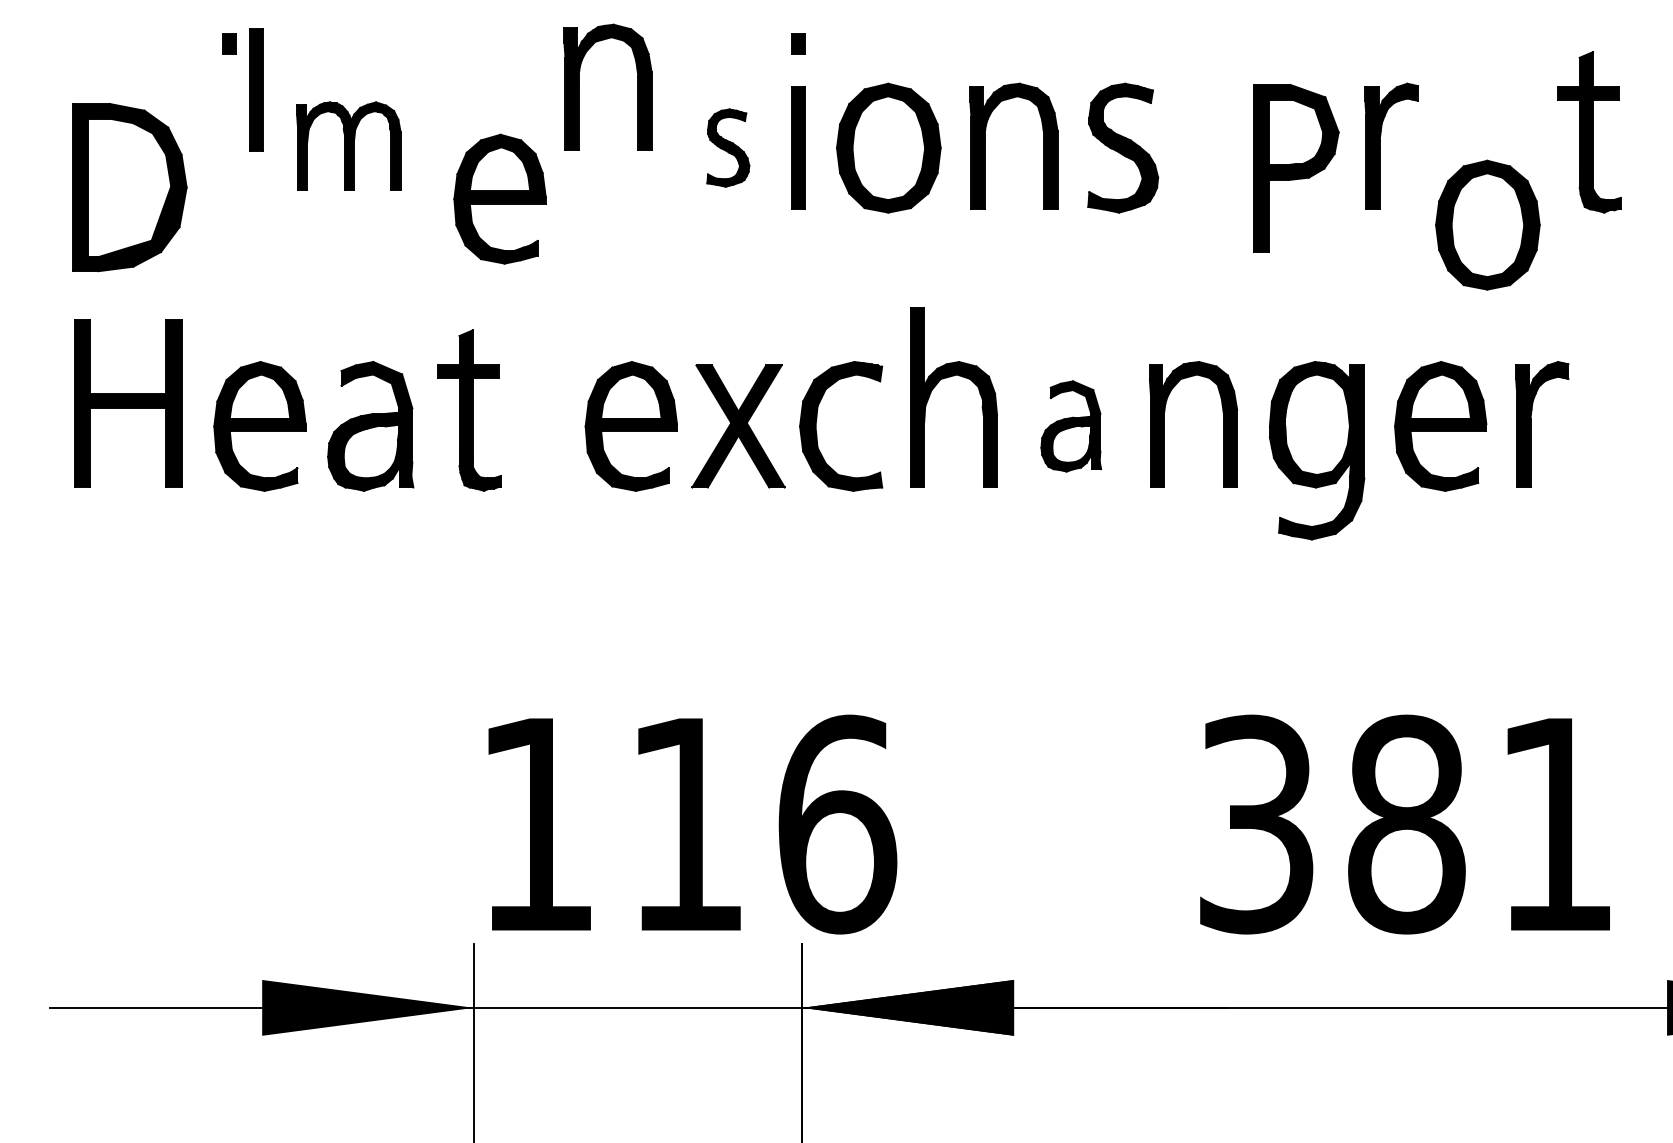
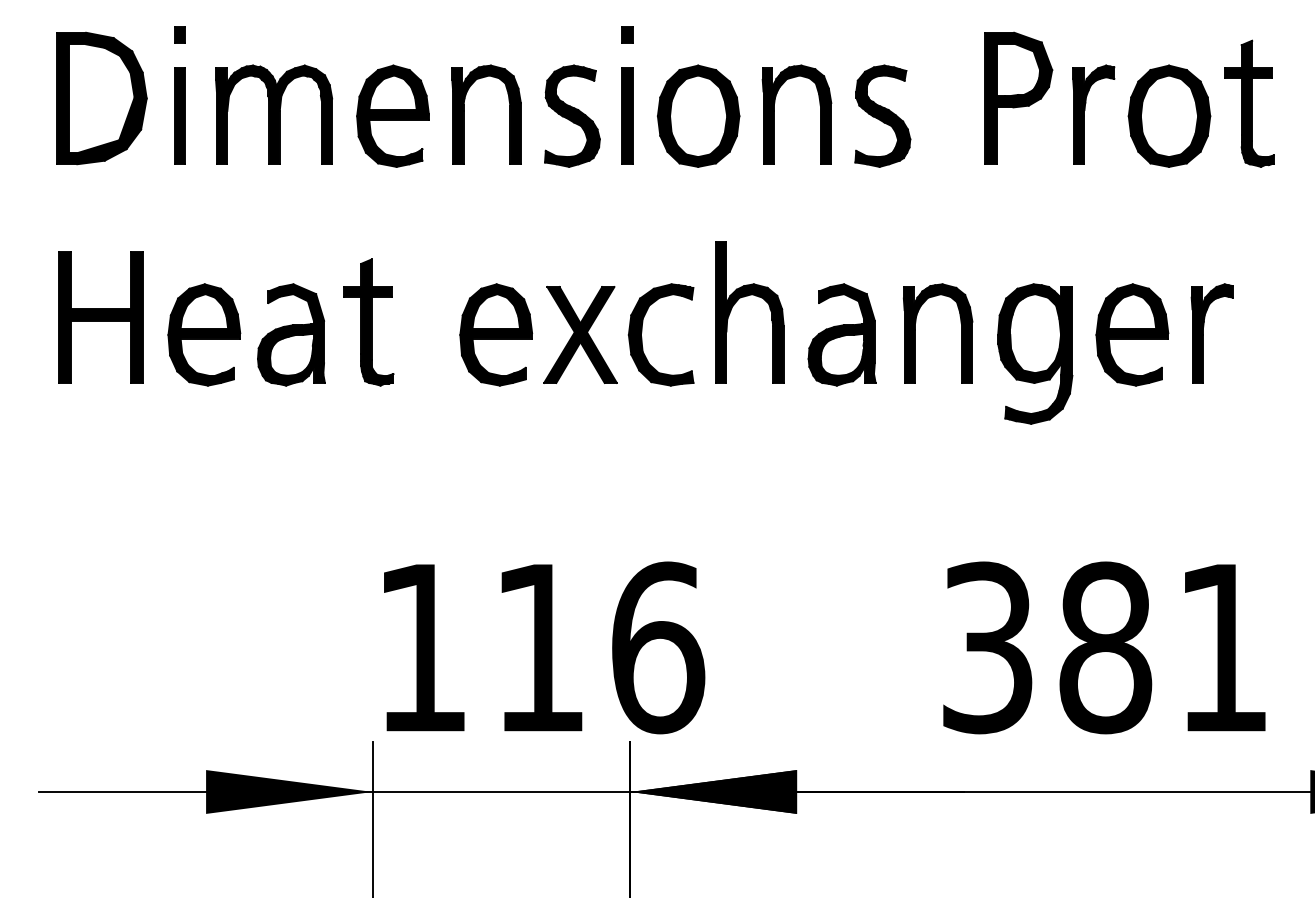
part: (579, 86) -> (464, 114), moved
part: (256, 89) -> (180, 115), moved
part: (348, 145) -> (273, 114), size x1.43
part: (728, 147) -> (572, 115), size x1.67
part: (1296, 168) -> (1019, 98), moved
part: (129, 187) -> (101, 98), moved
part: (499, 198) -> (392, 115), moved
part: (1487, 224) -> (1169, 115), moved
part: (1070, 426) -> (841, 335), size x1.43

